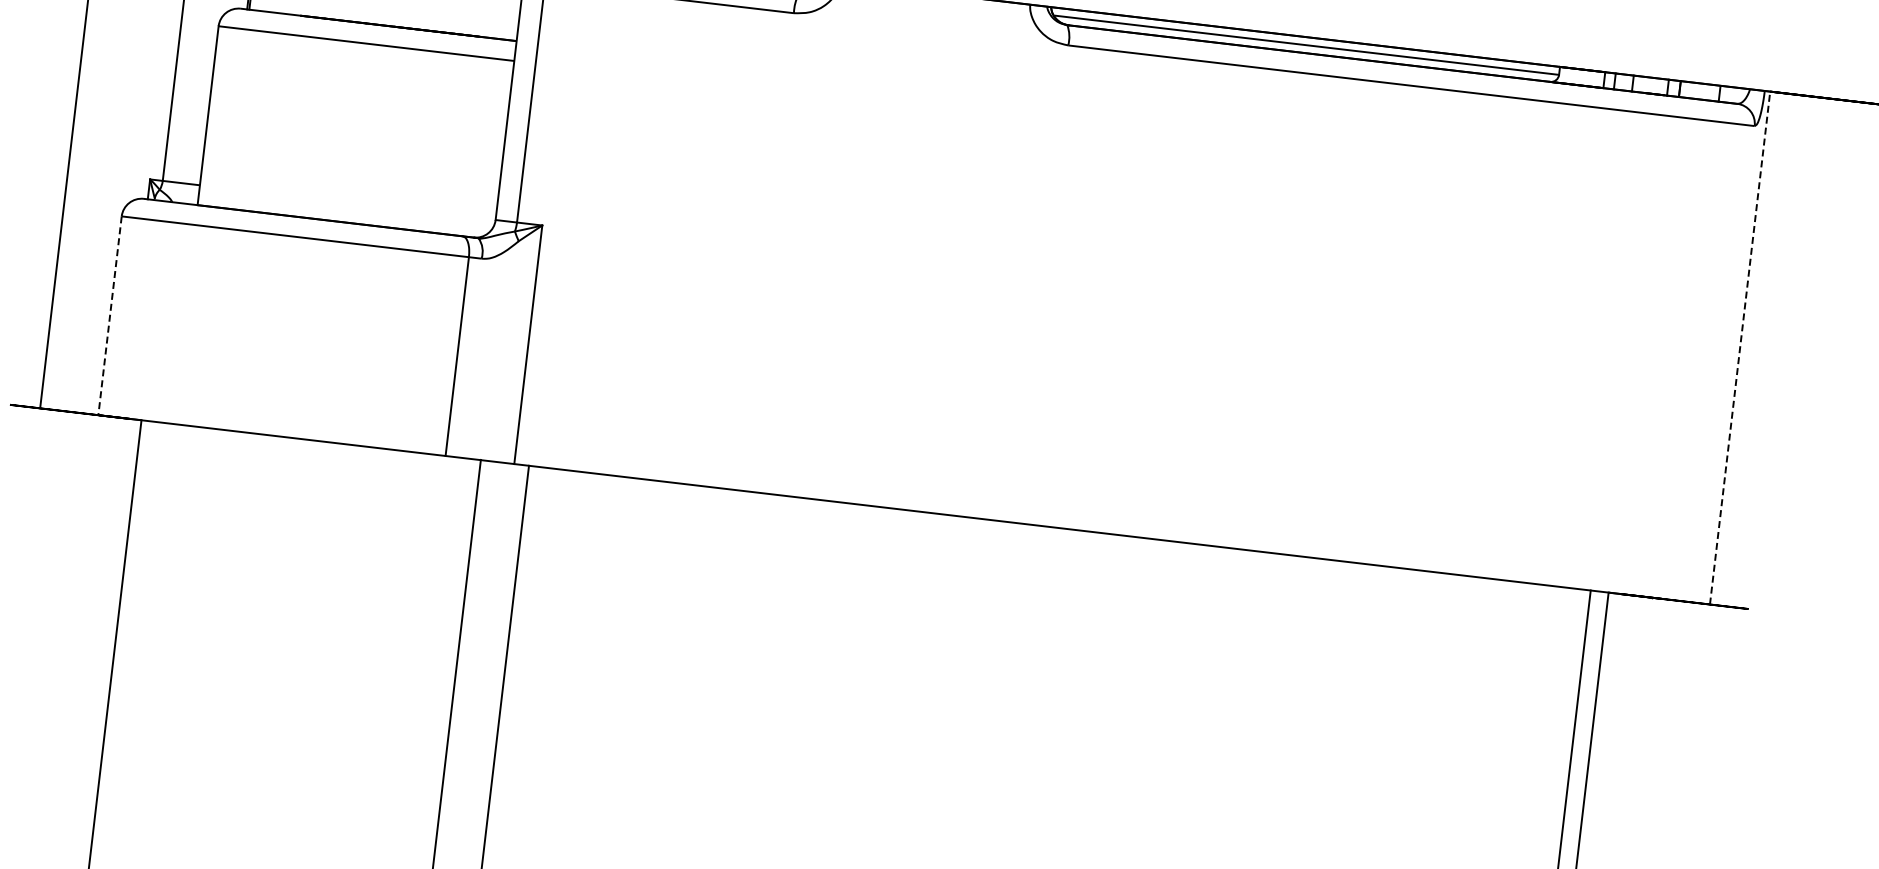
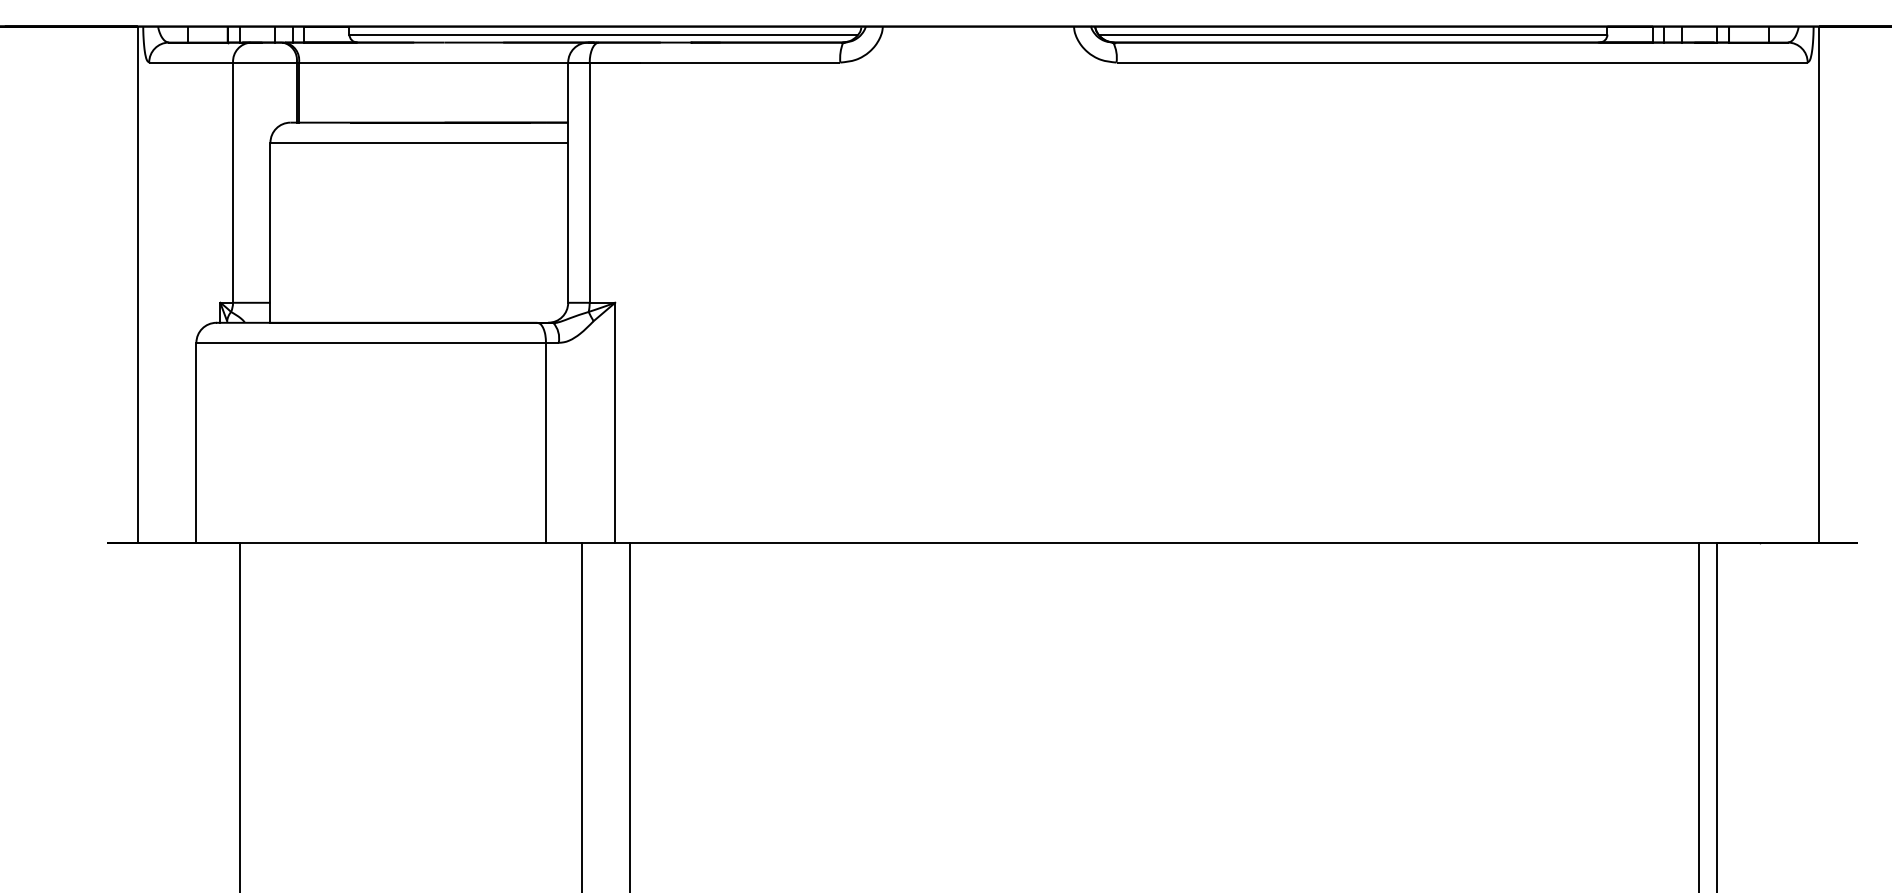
line: (110, 316) -> (196, 443), dashed -> solid
line: (1740, 347) -> (1819, 284), dashed -> solid

